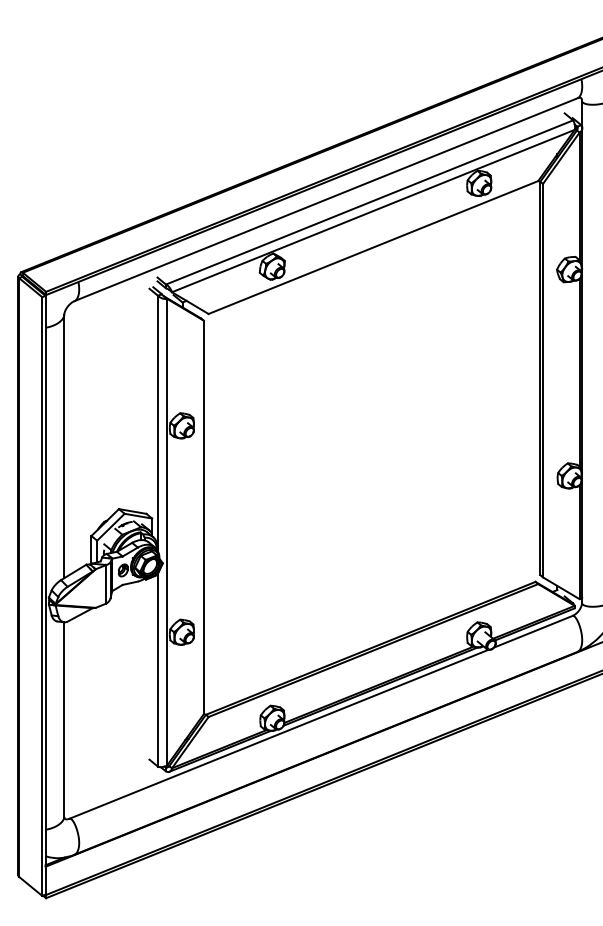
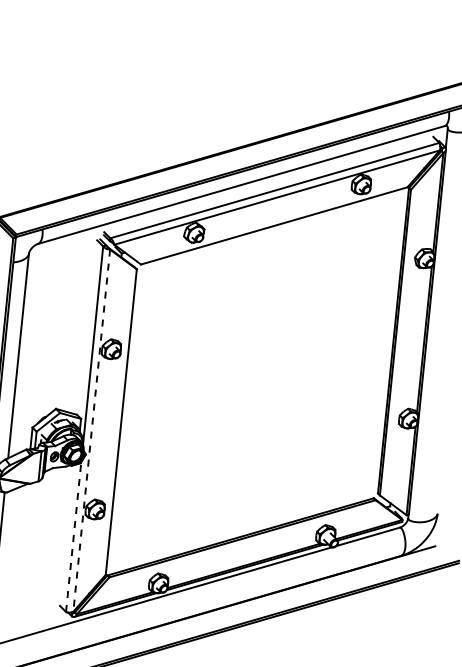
line: (167, 532) -> (91, 430), solid -> dashed
line: (158, 670) -> (74, 537), solid -> dashed

